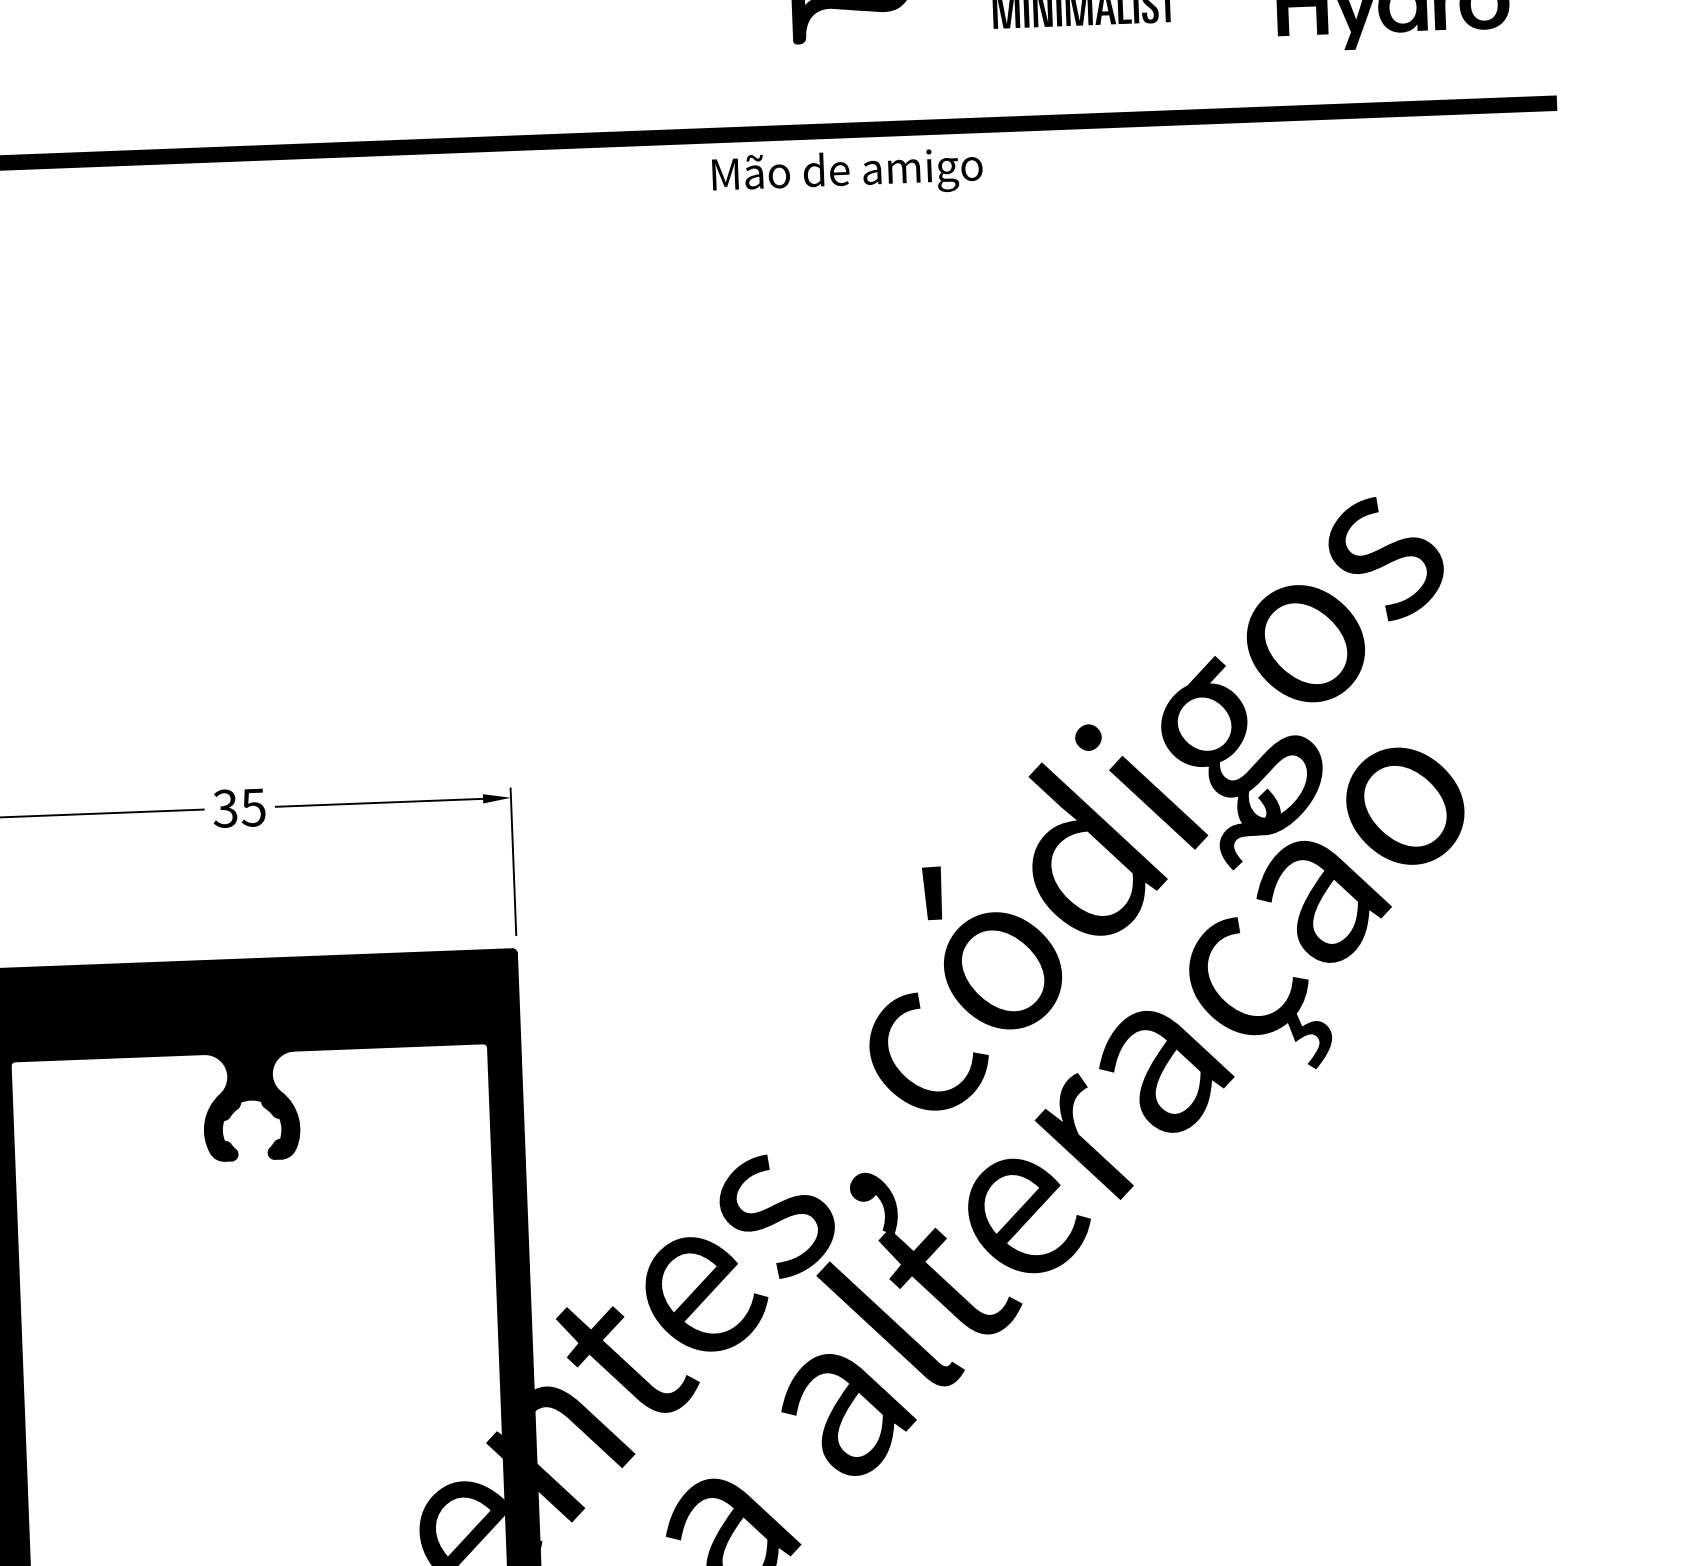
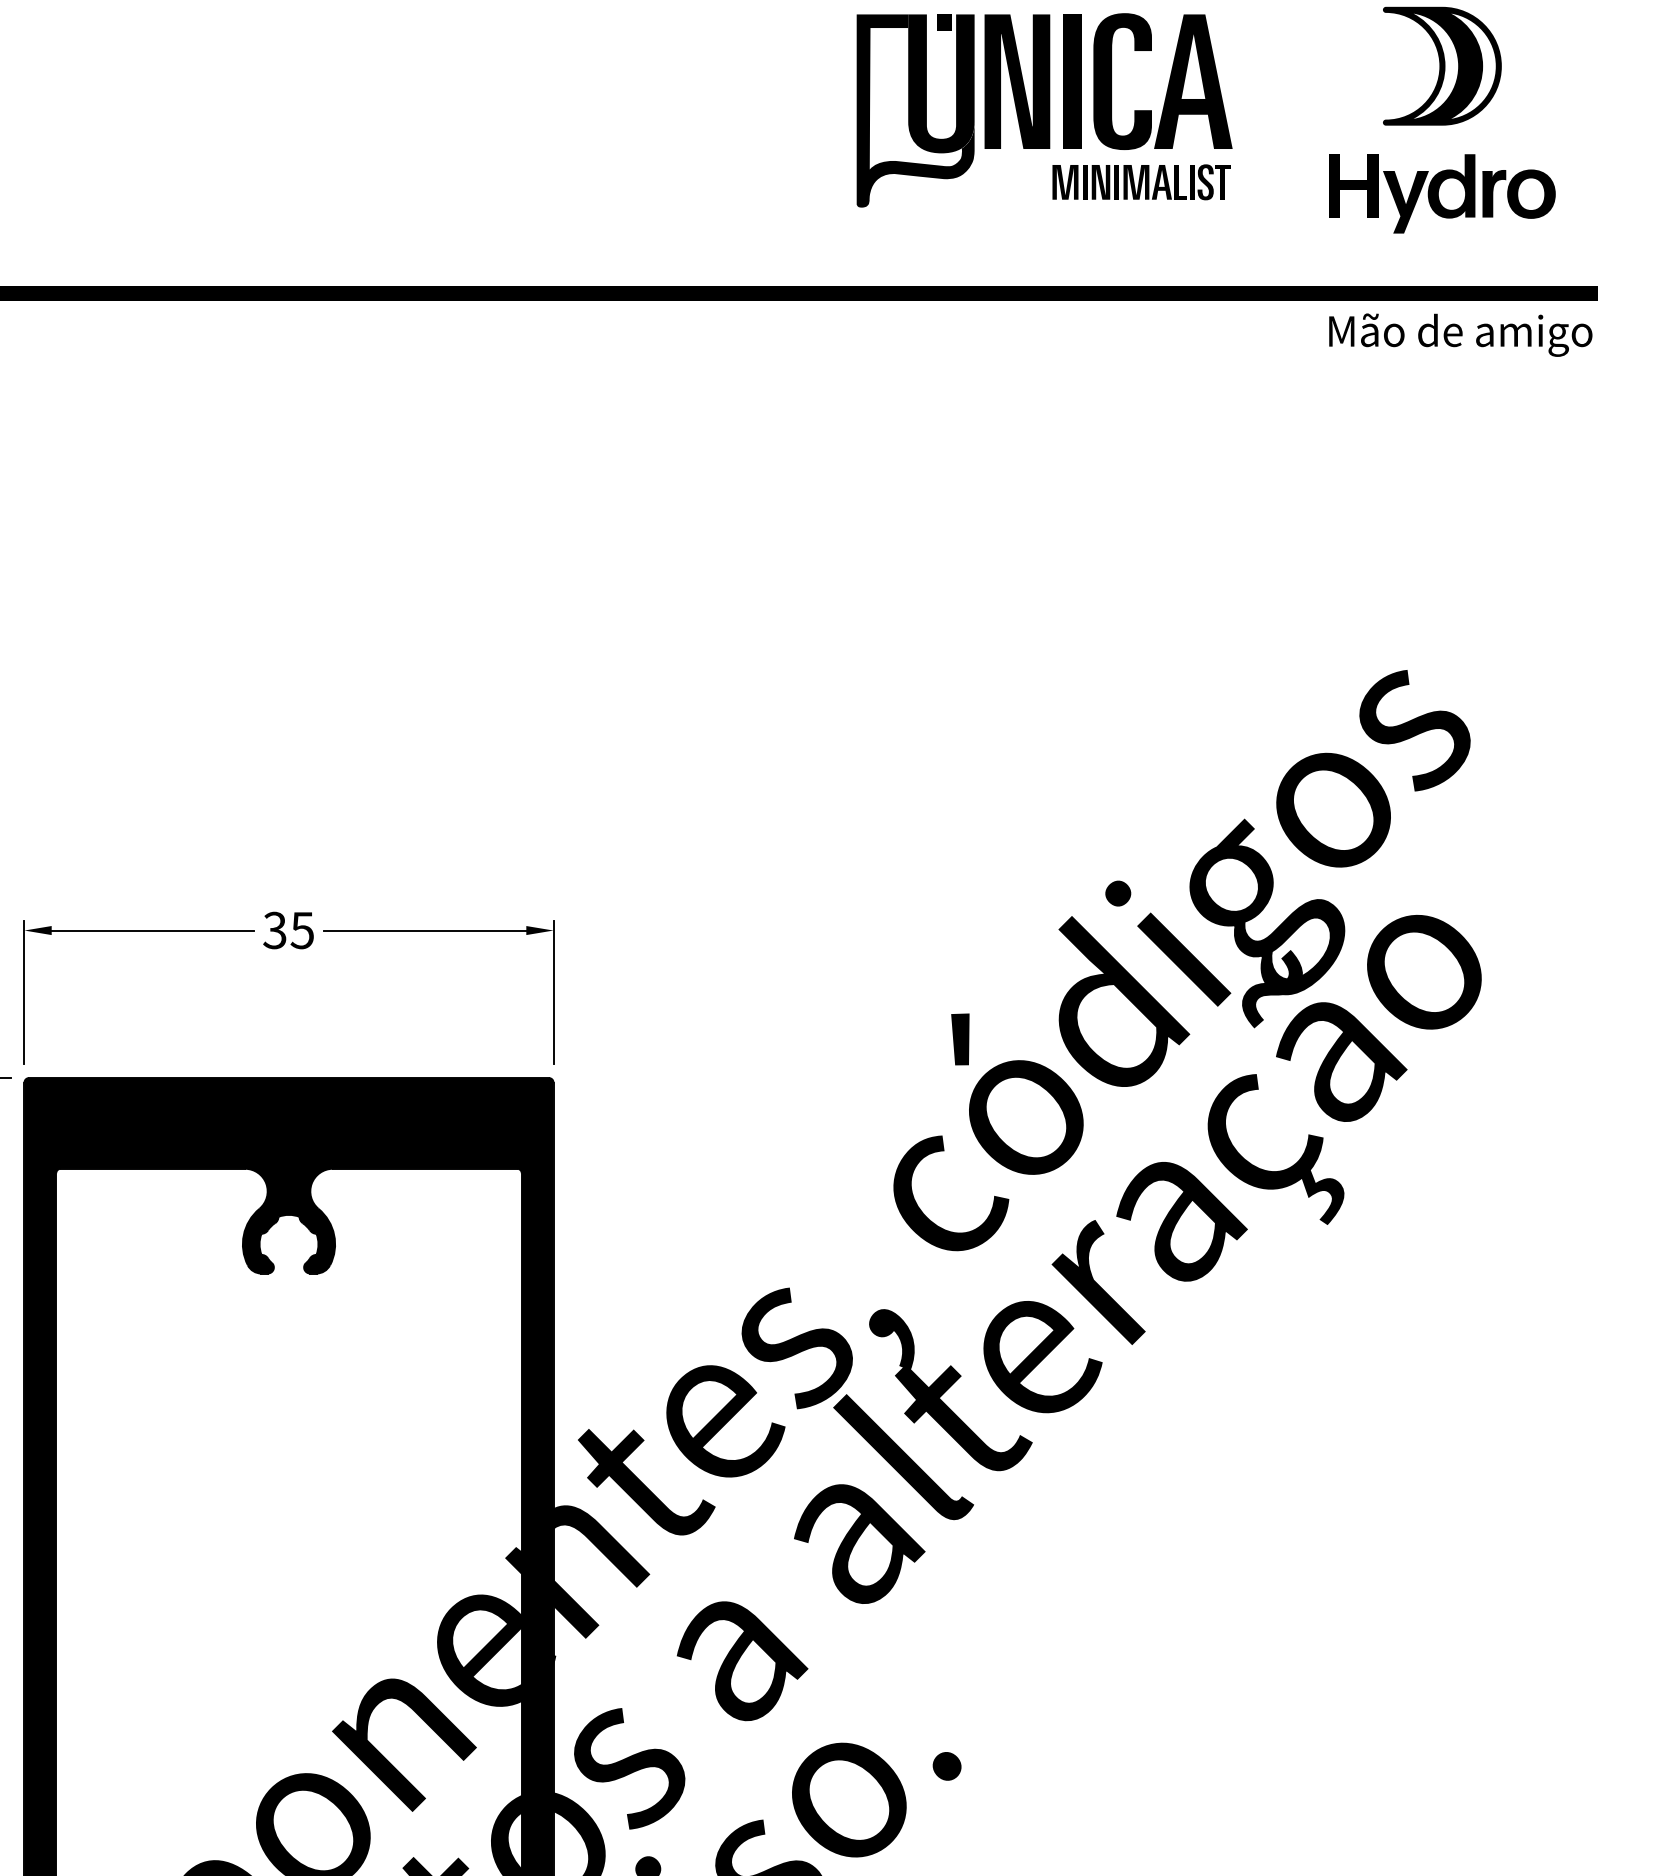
text: (847, 172) -> (1460, 334), moved

